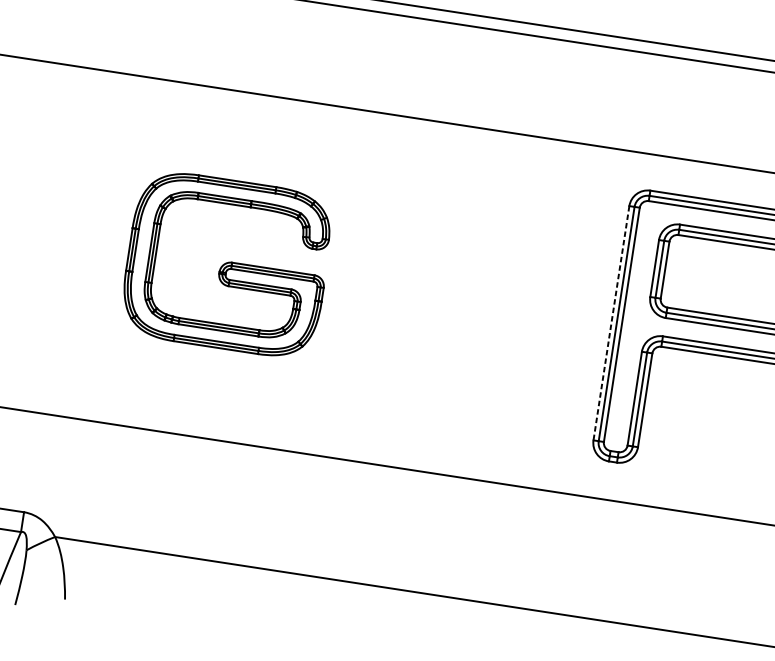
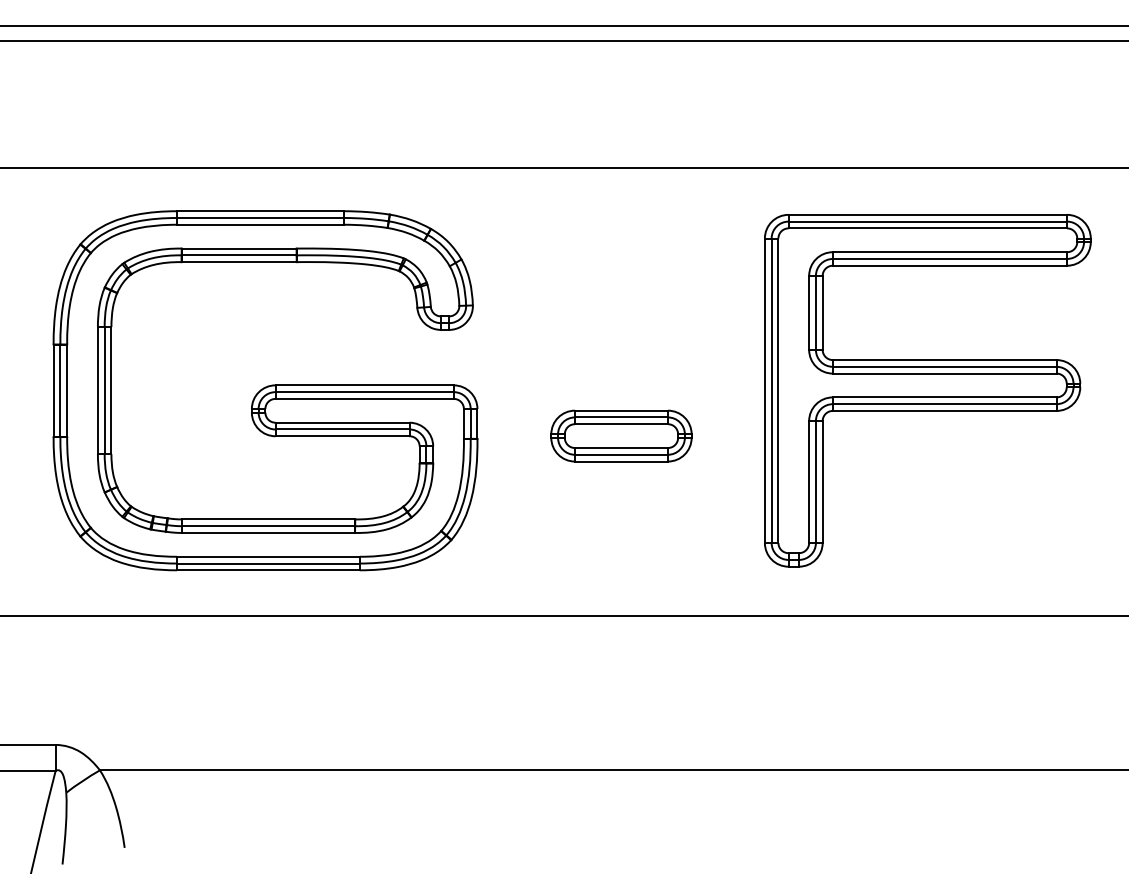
part: (227, 264) -> (265, 390), size x1.67
line: (611, 323) -> (764, 391), dashed -> solid
part: (495, 340) -> (621, 435), added

